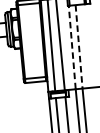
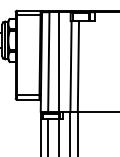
line: (72, 46) -> (71, 65), dashed -> solid
line: (79, 46) -> (78, 66), dashed -> solid

